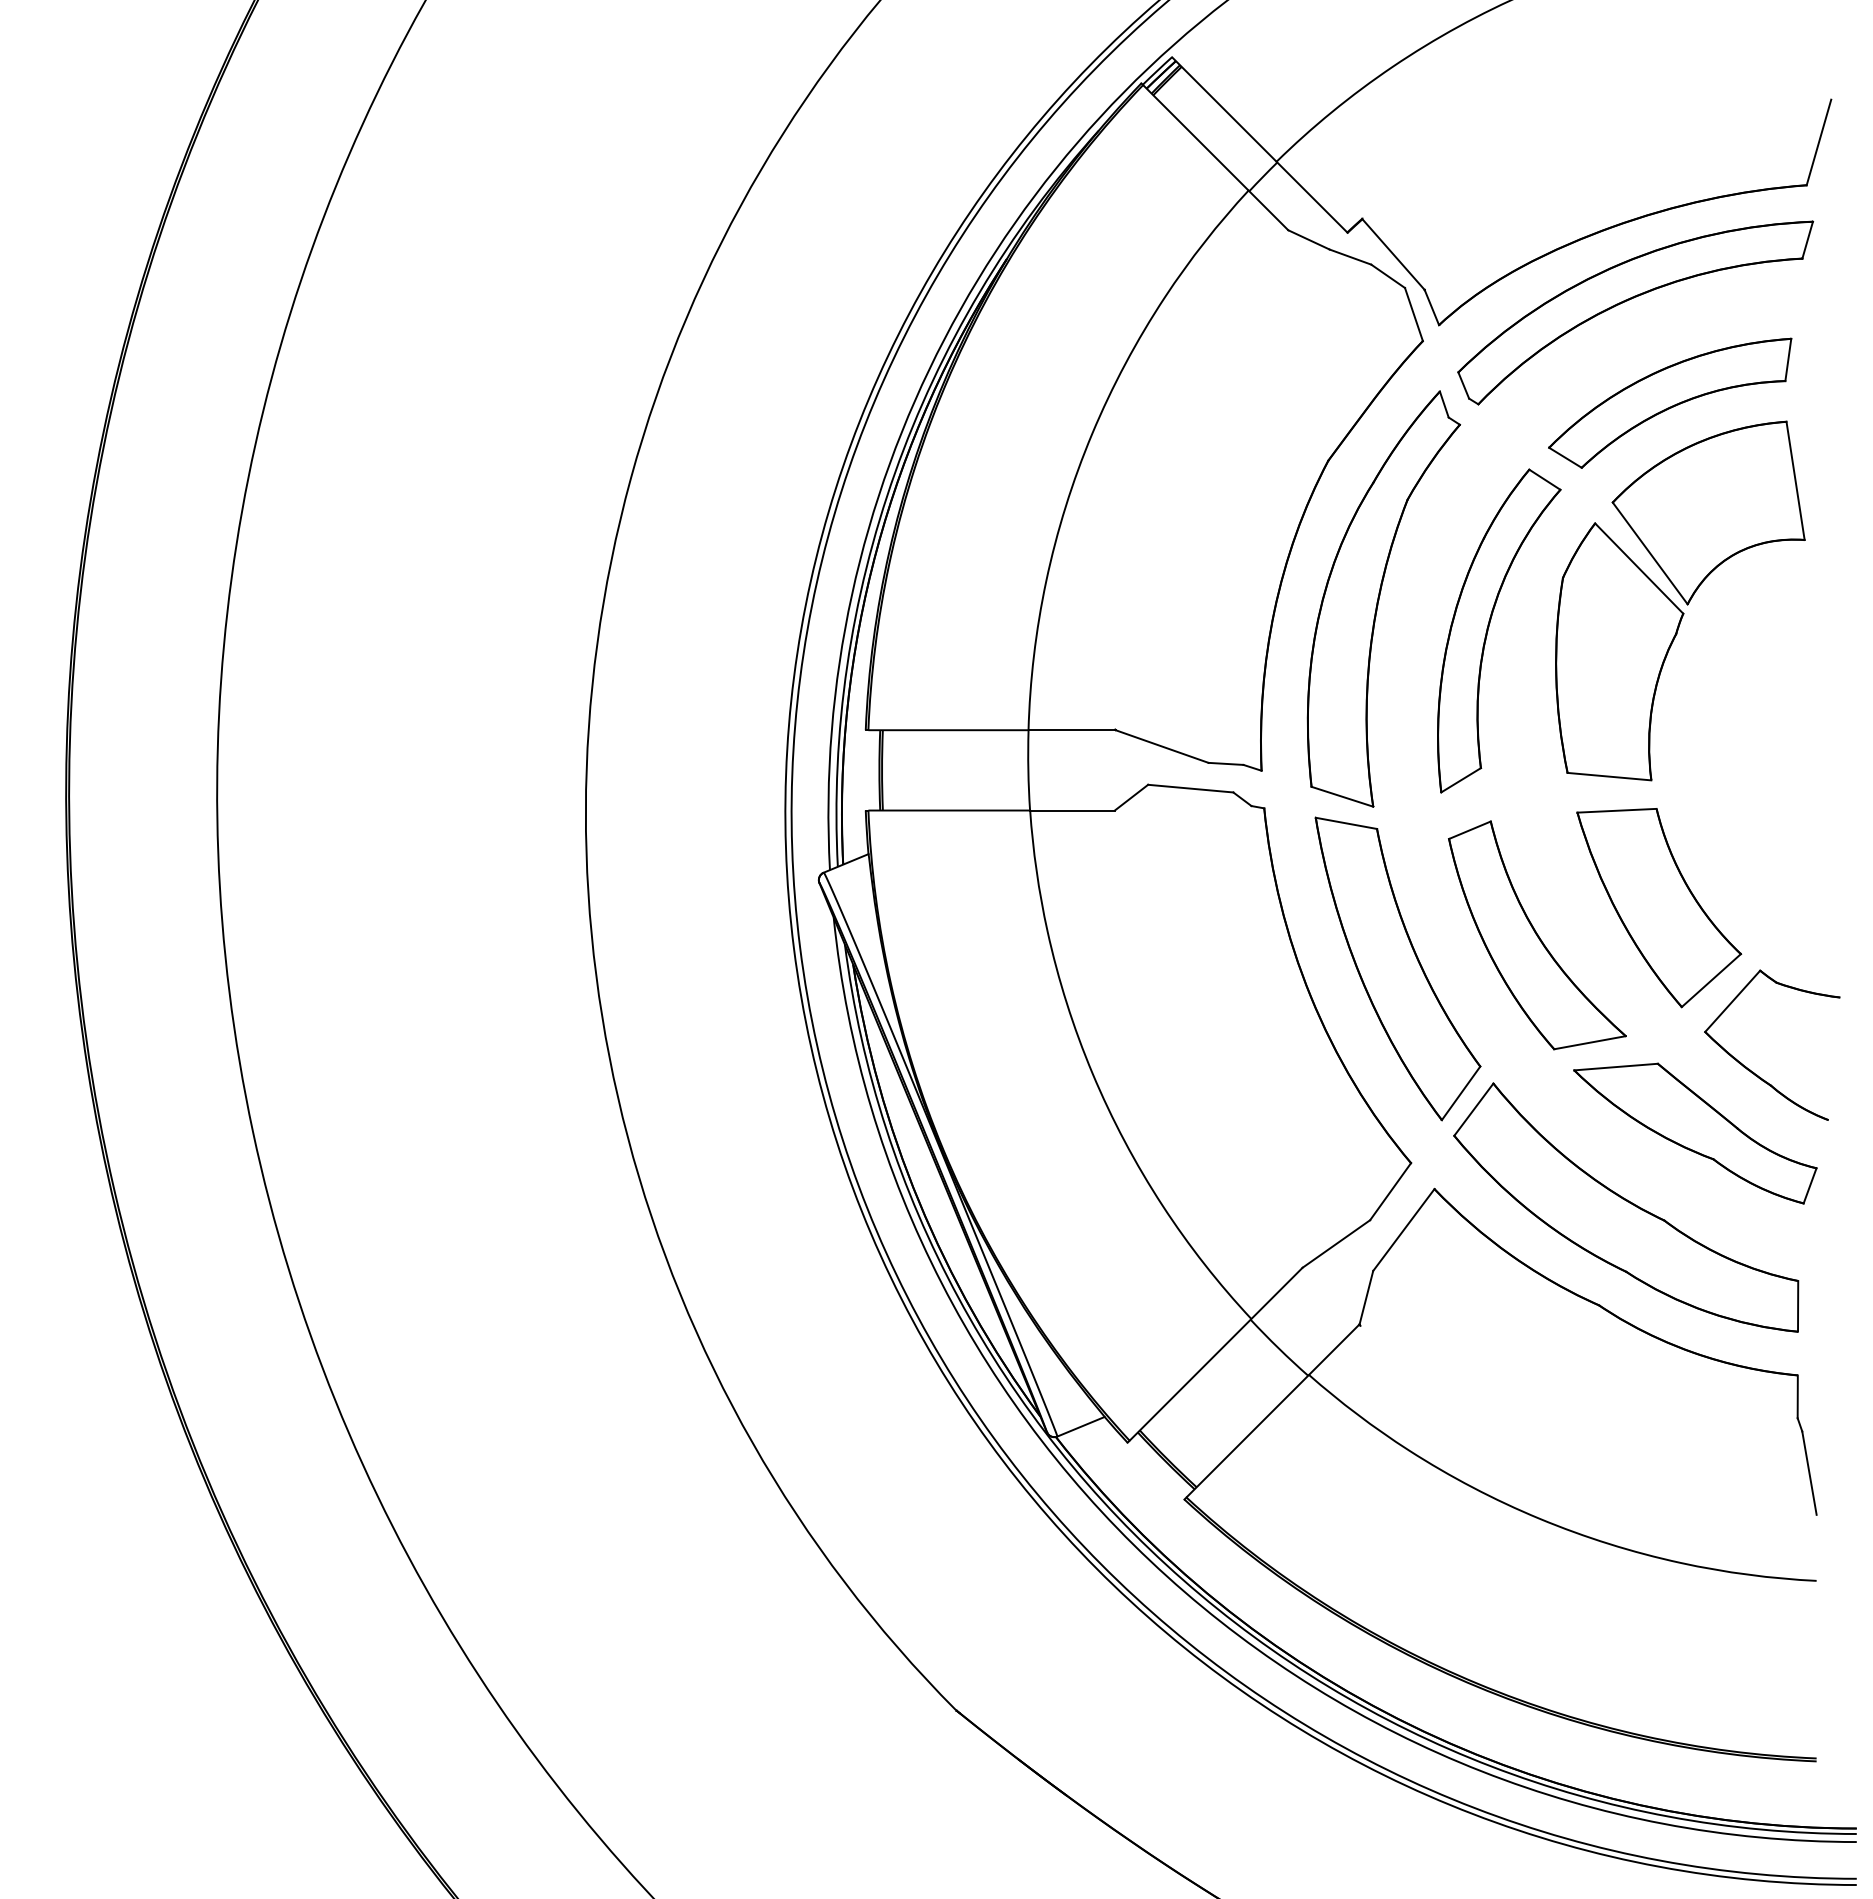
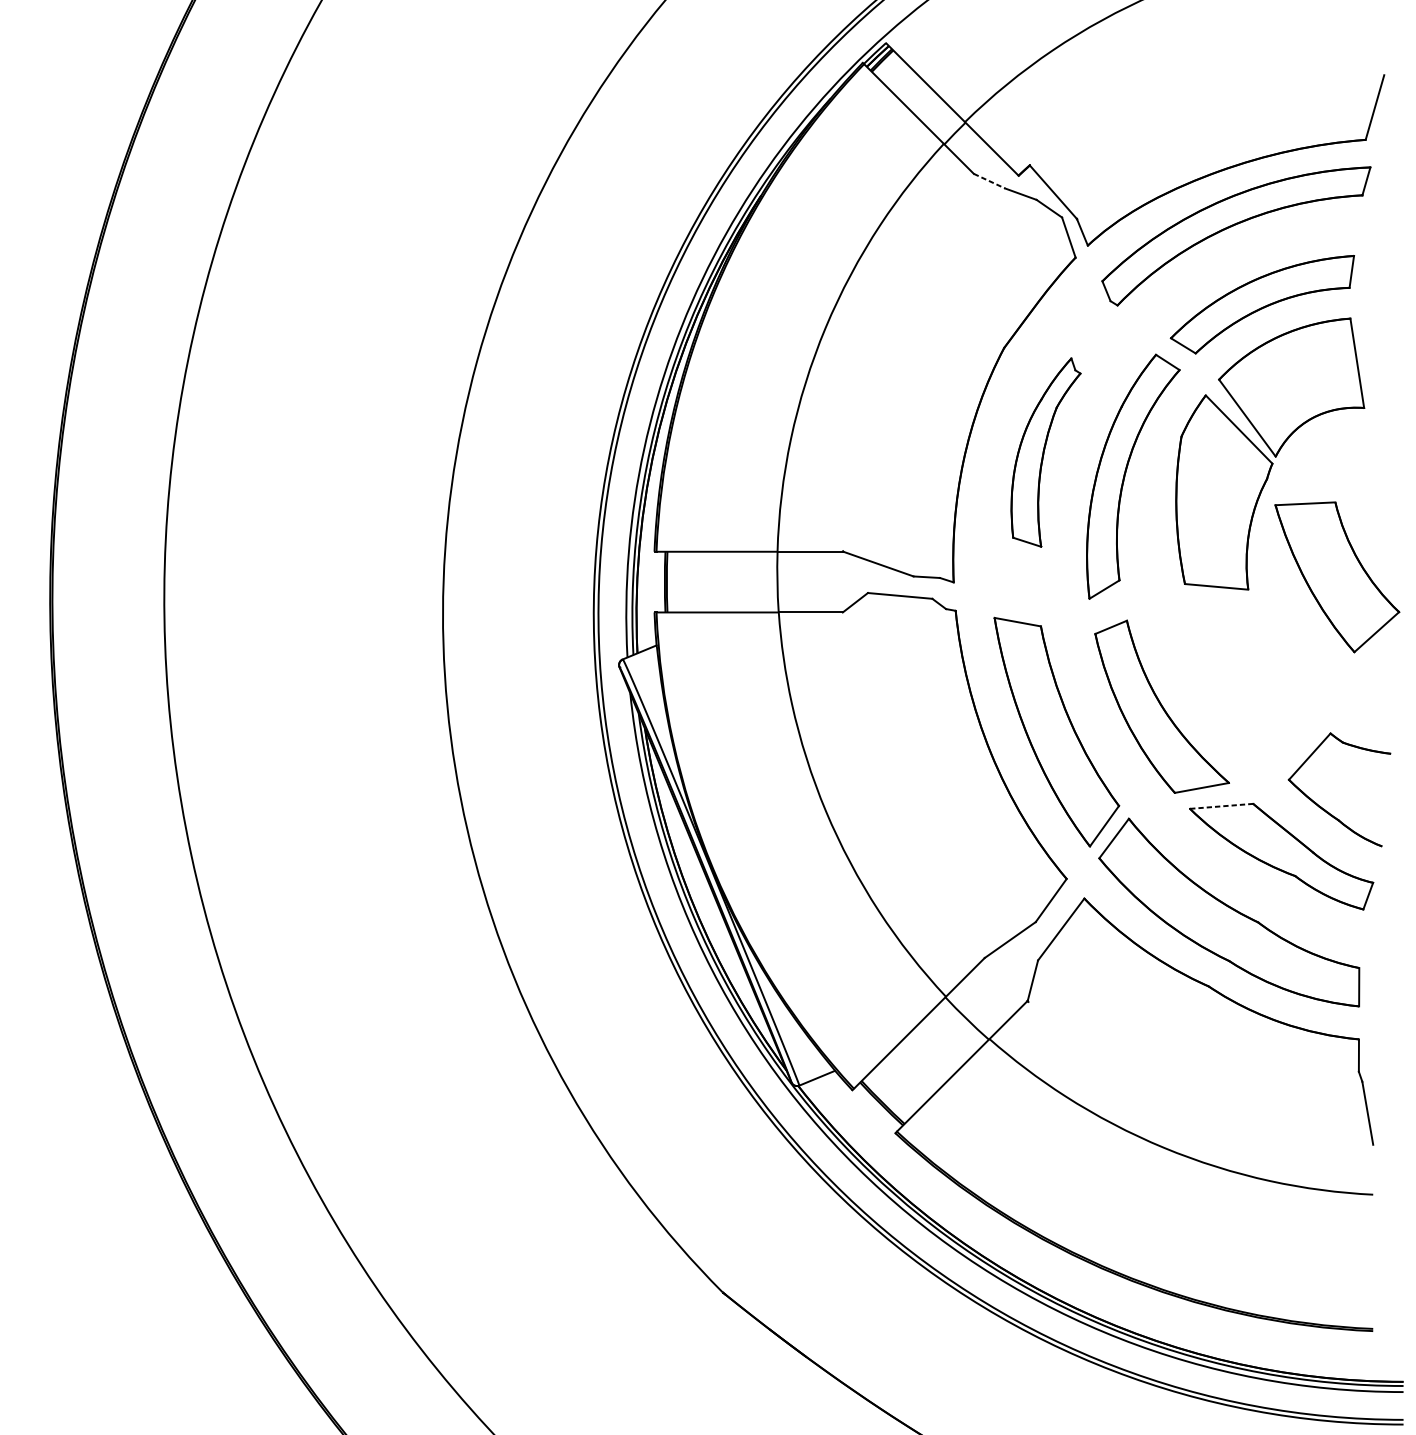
line: (1309, 239) -> (989, 180), solid -> dashed
part: (1383, 598) -> (1045, 452), size x0.6
part: (1659, 908) -> (1337, 577), moved
line: (1616, 1067) -> (1221, 806), solid -> dashed

